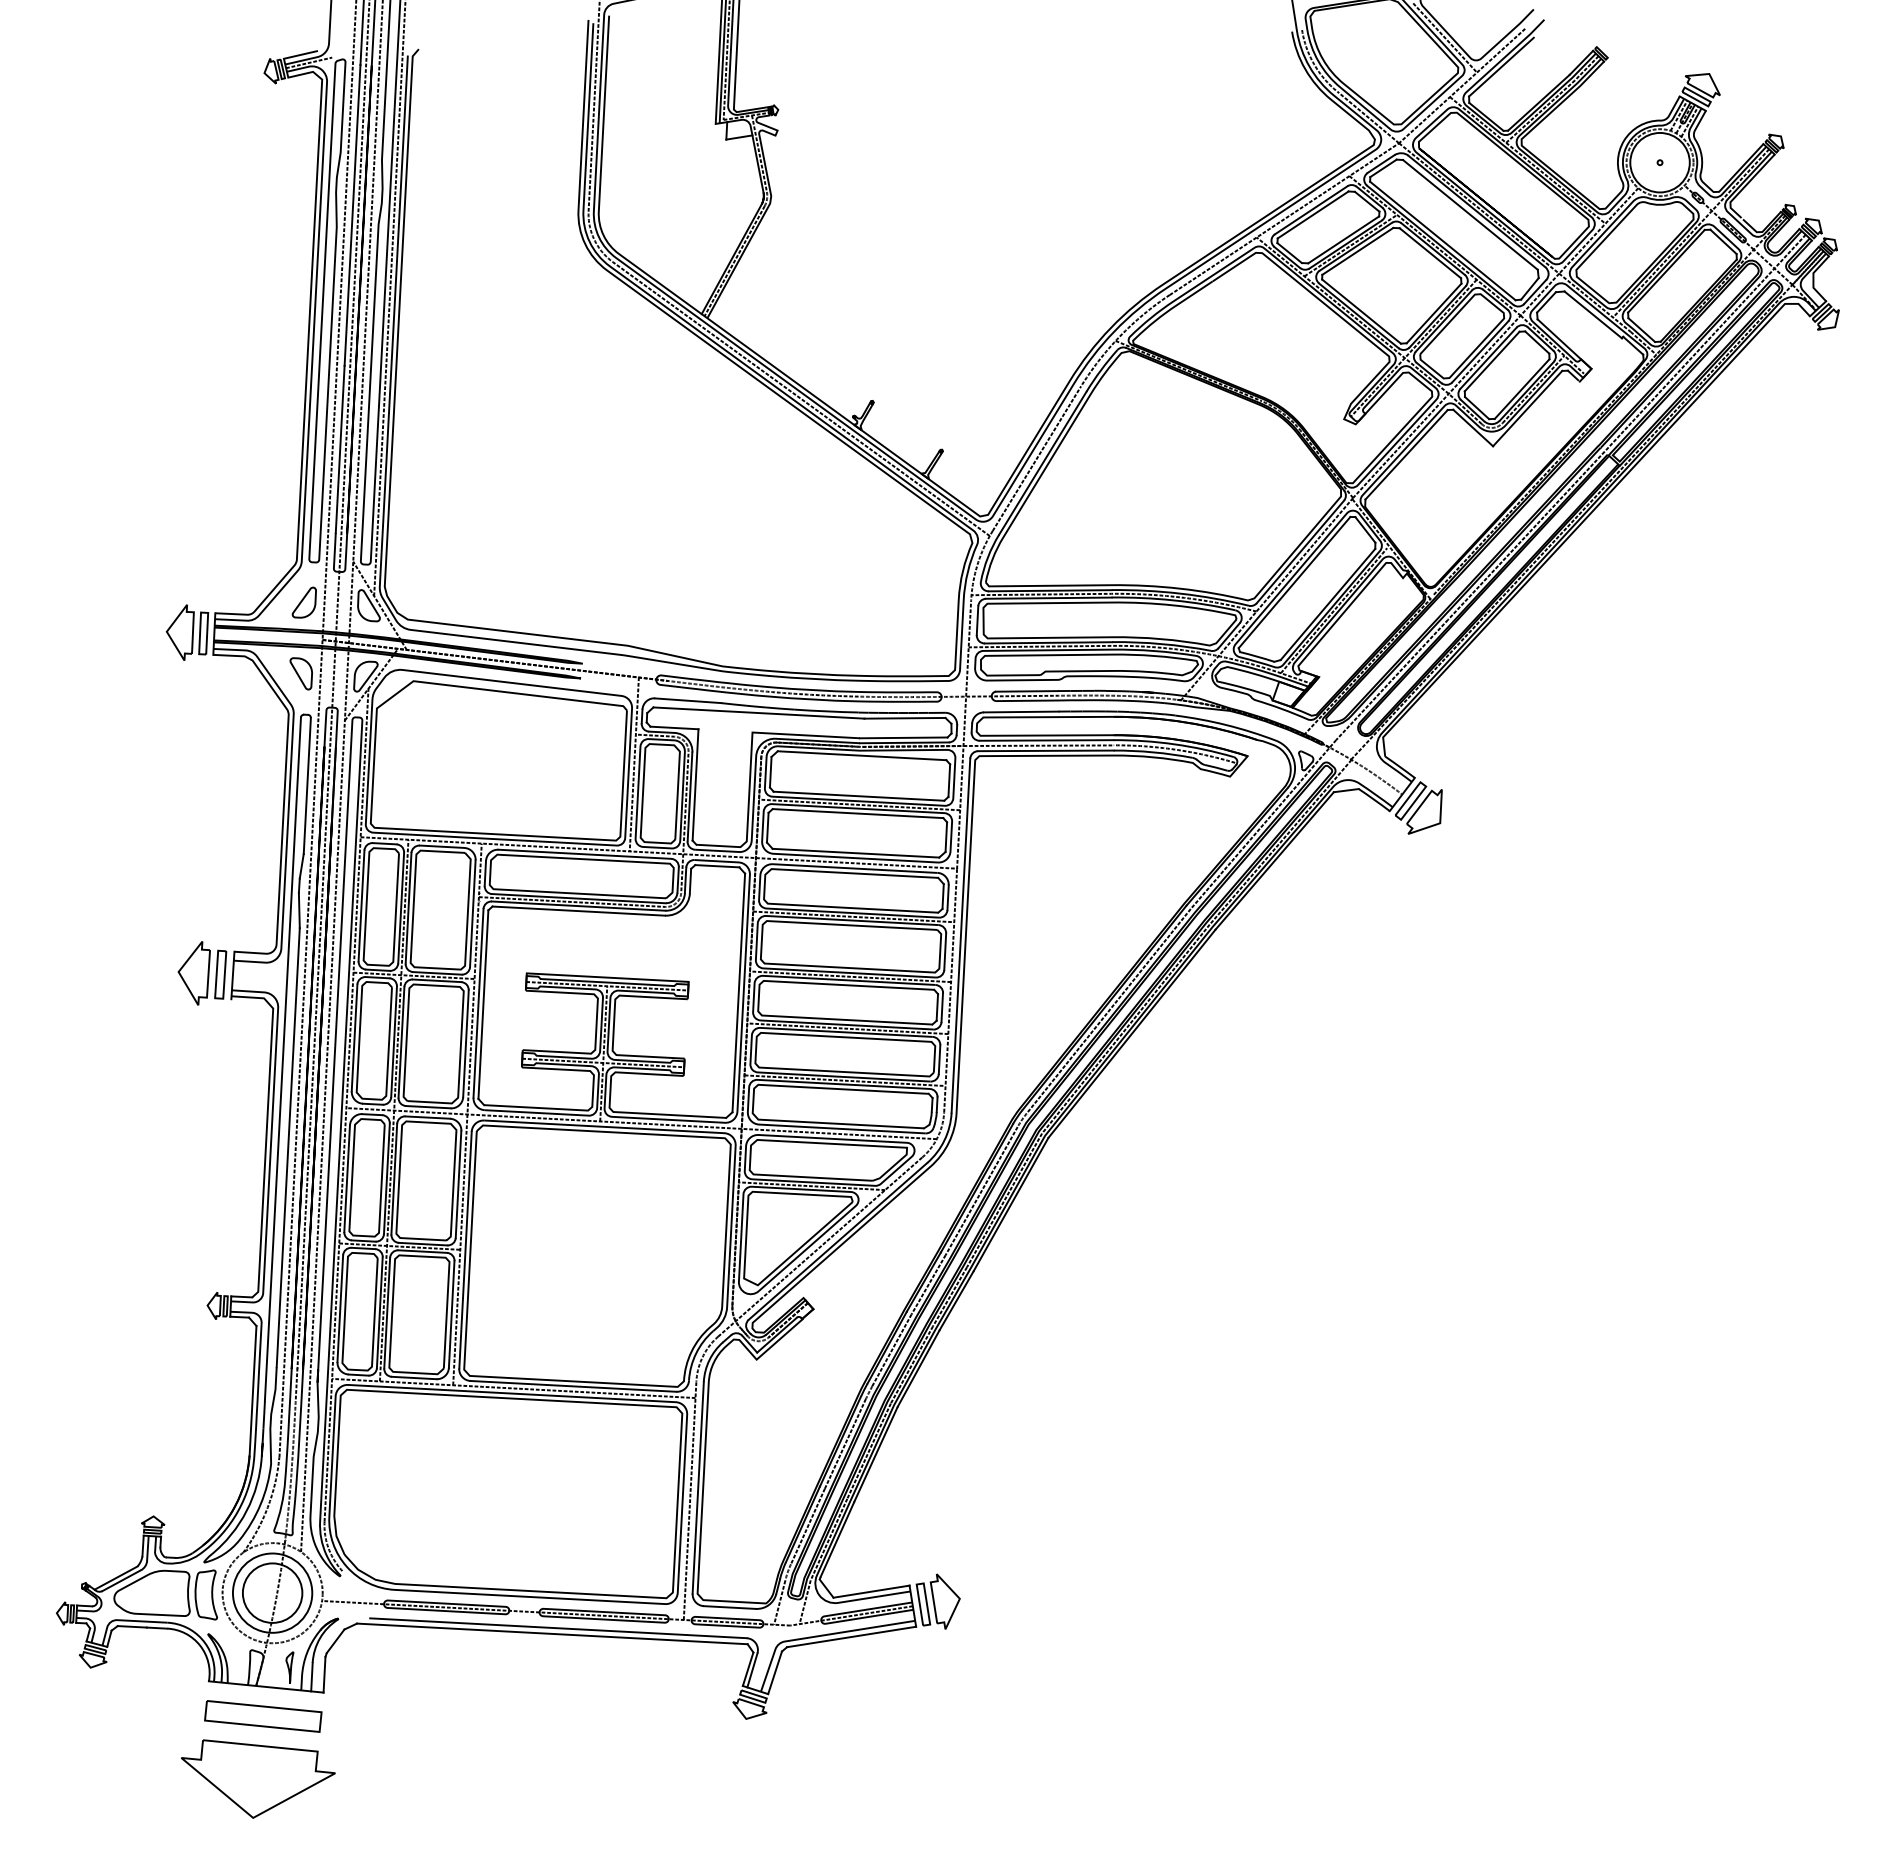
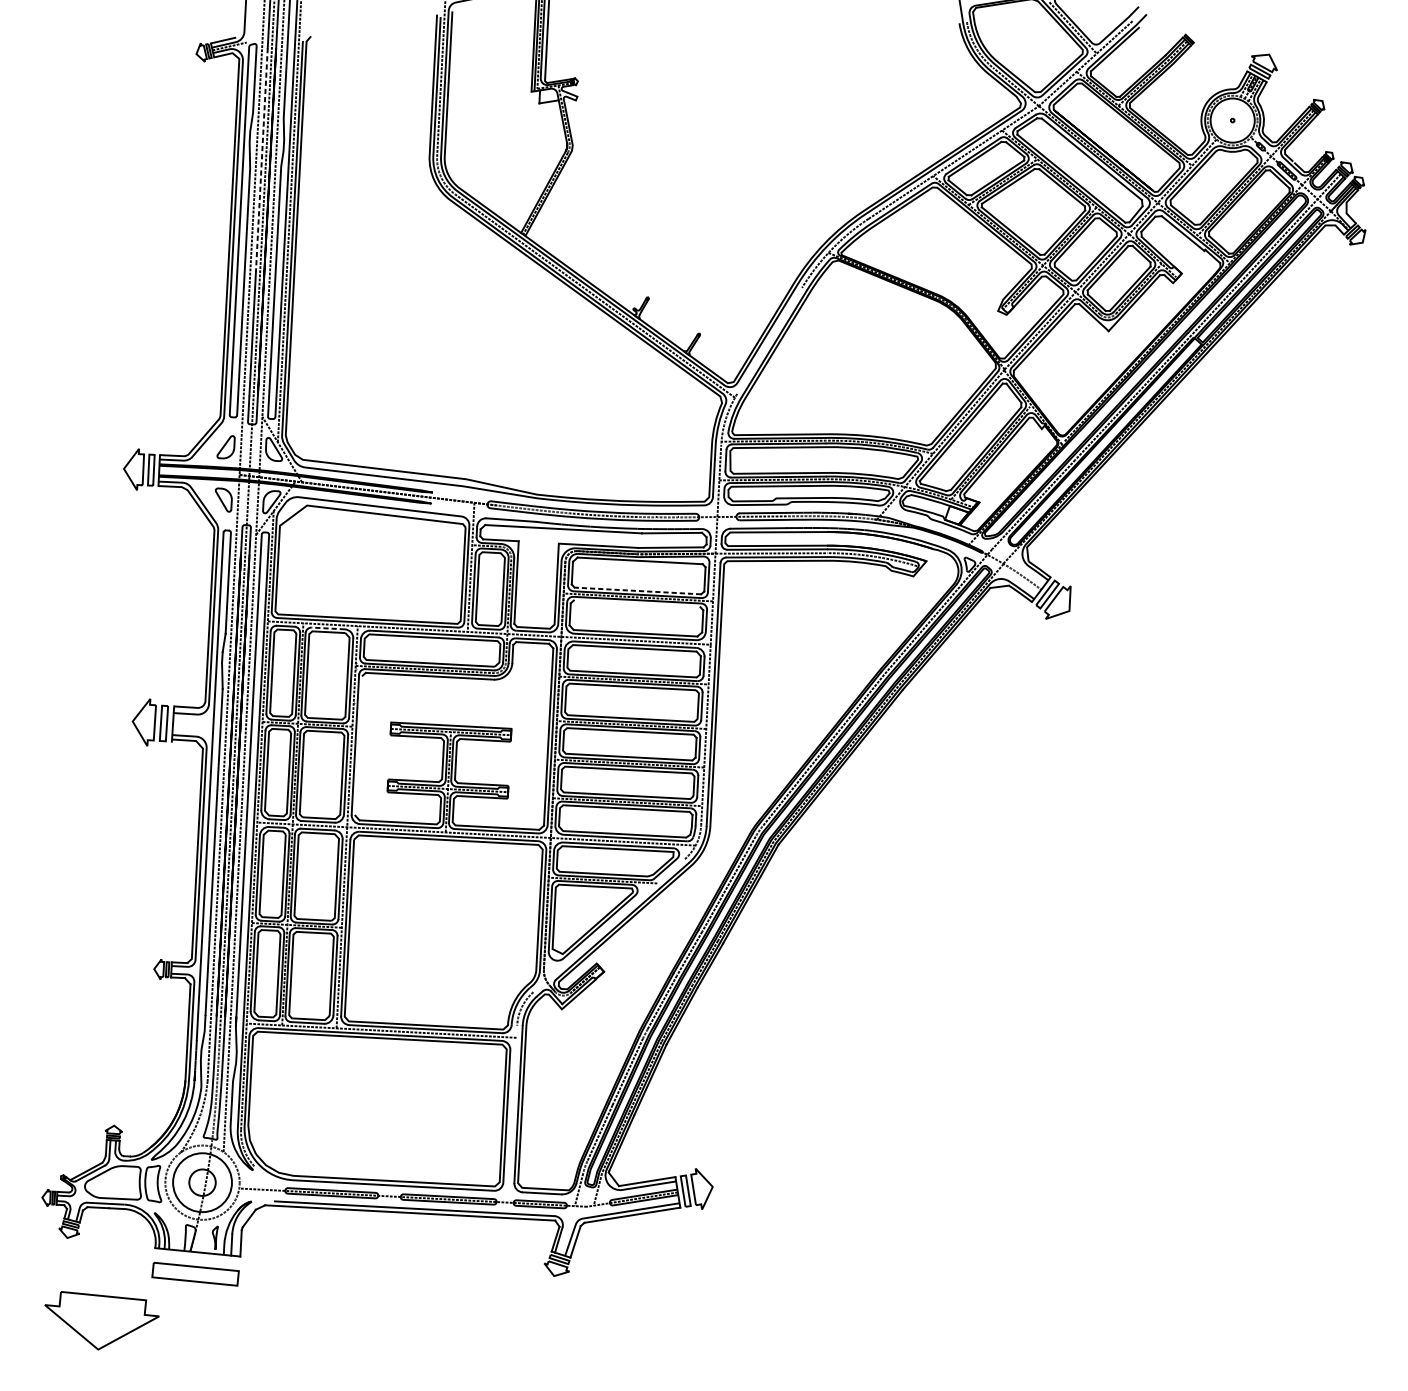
line: (352, 215) -> (261, 159), solid -> dashed
line: (1036, 458) -> (769, 340), removed
line: (858, 796) -> (637, 591), solid -> dashed
line: (857, 813) -> (636, 603), removed
line: (441, 846) -> (327, 628), solid -> dashed
line: (483, 1004) -> (359, 745), removed
line: (820, 1246) -> (609, 925), removed
line: (689, 1500) -> (512, 1113), removed
circle: (272, 1592) -> (202, 1182), size x0.6
part: (258, 1778) -> (102, 1320), moved

